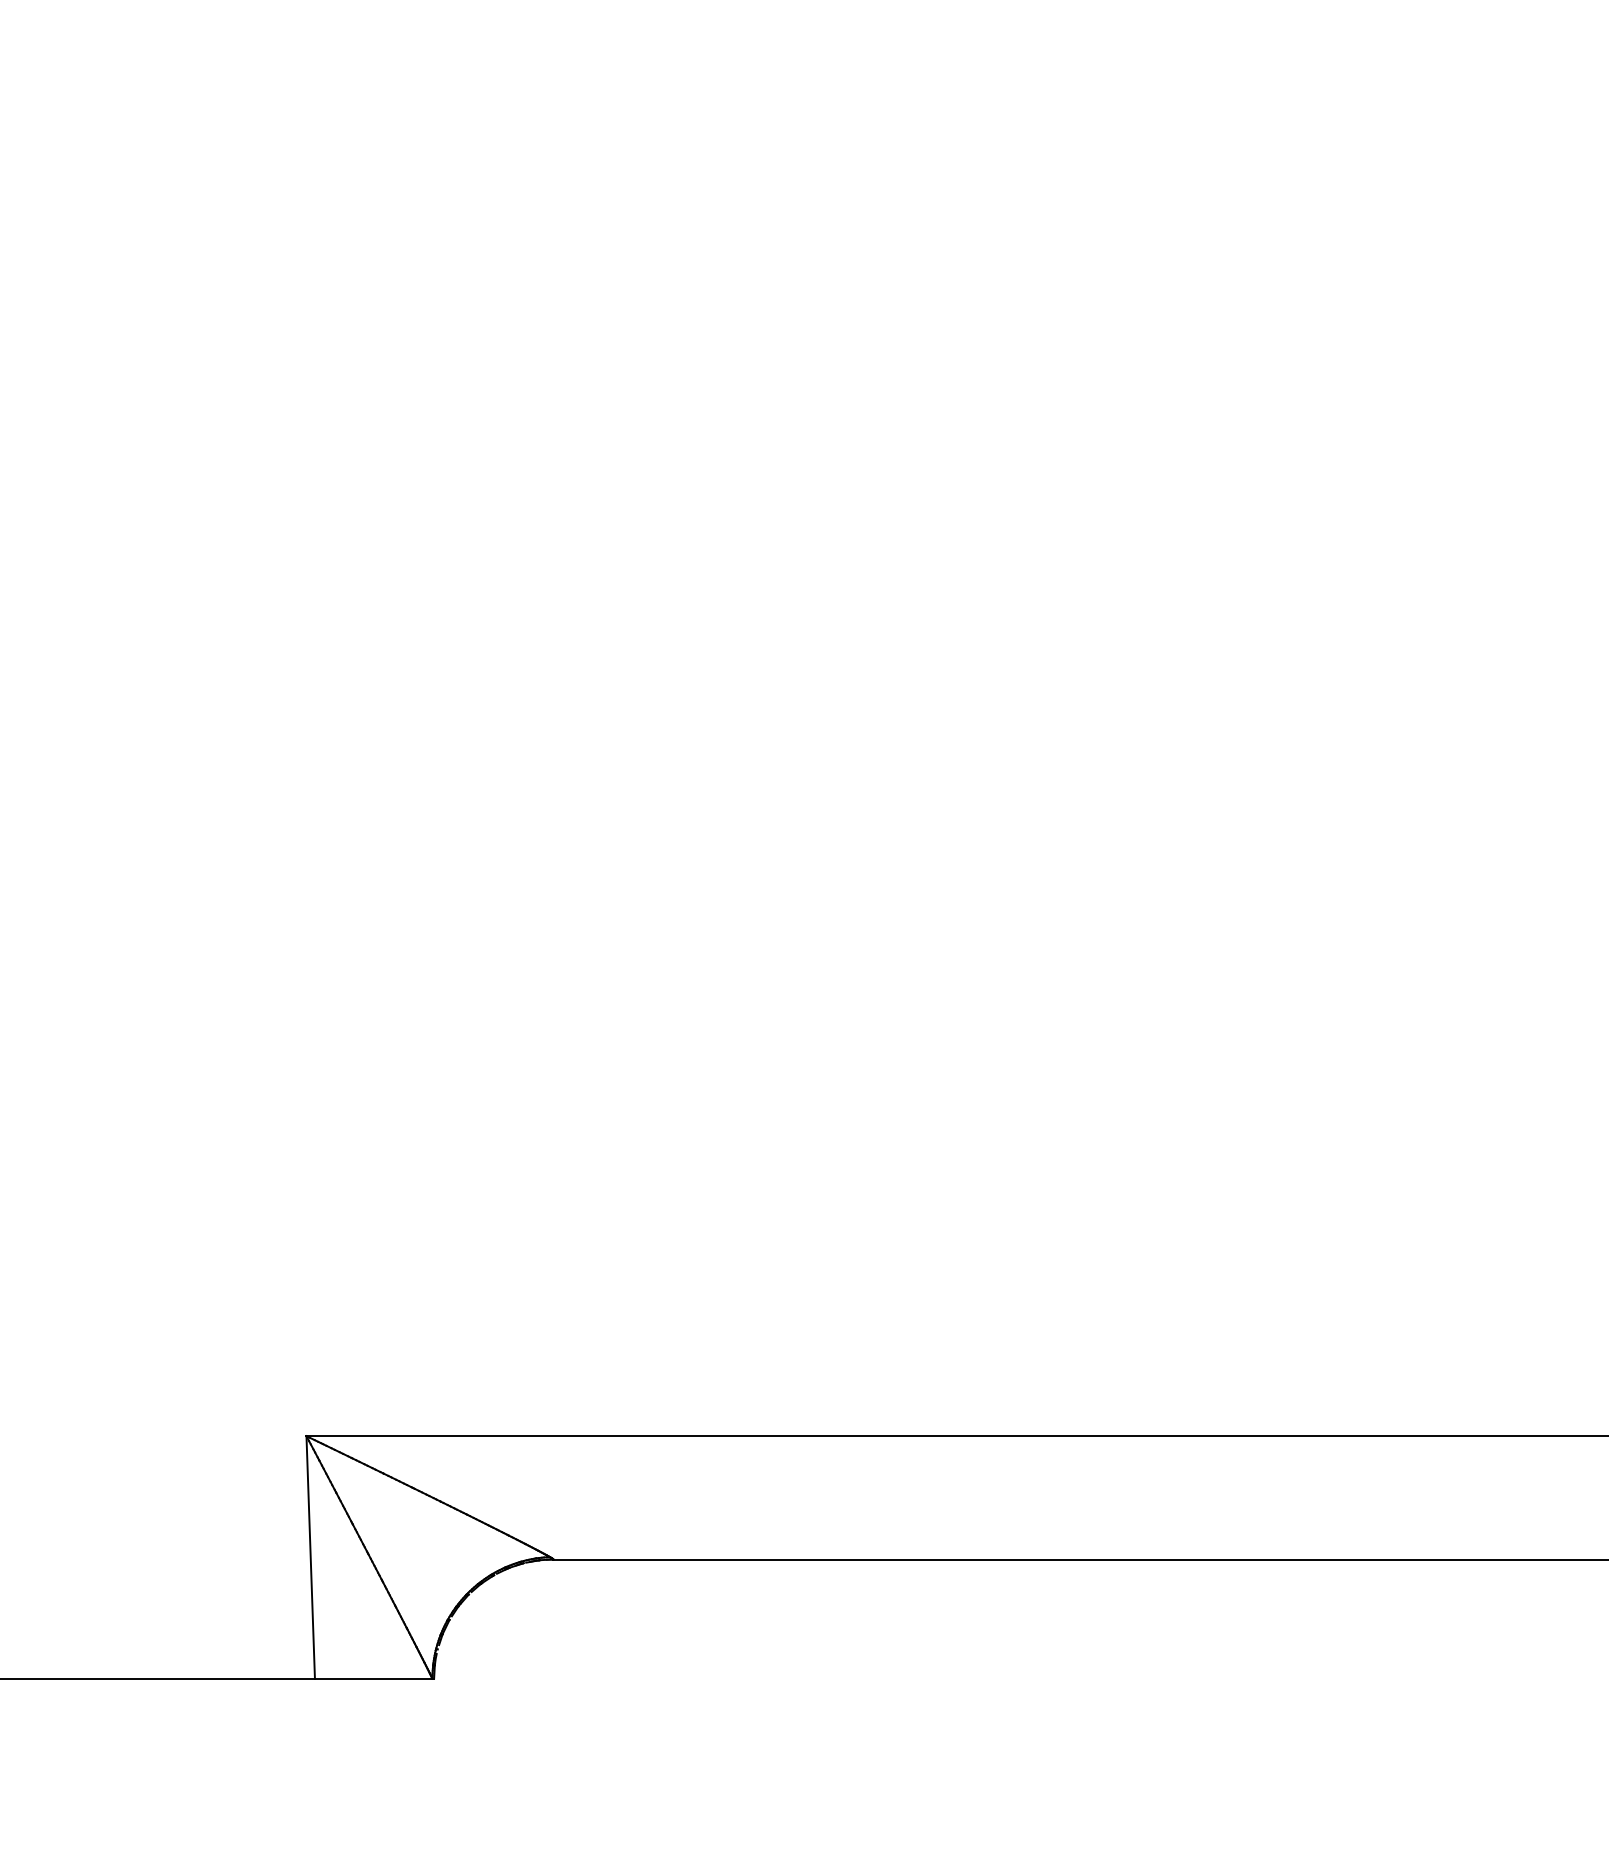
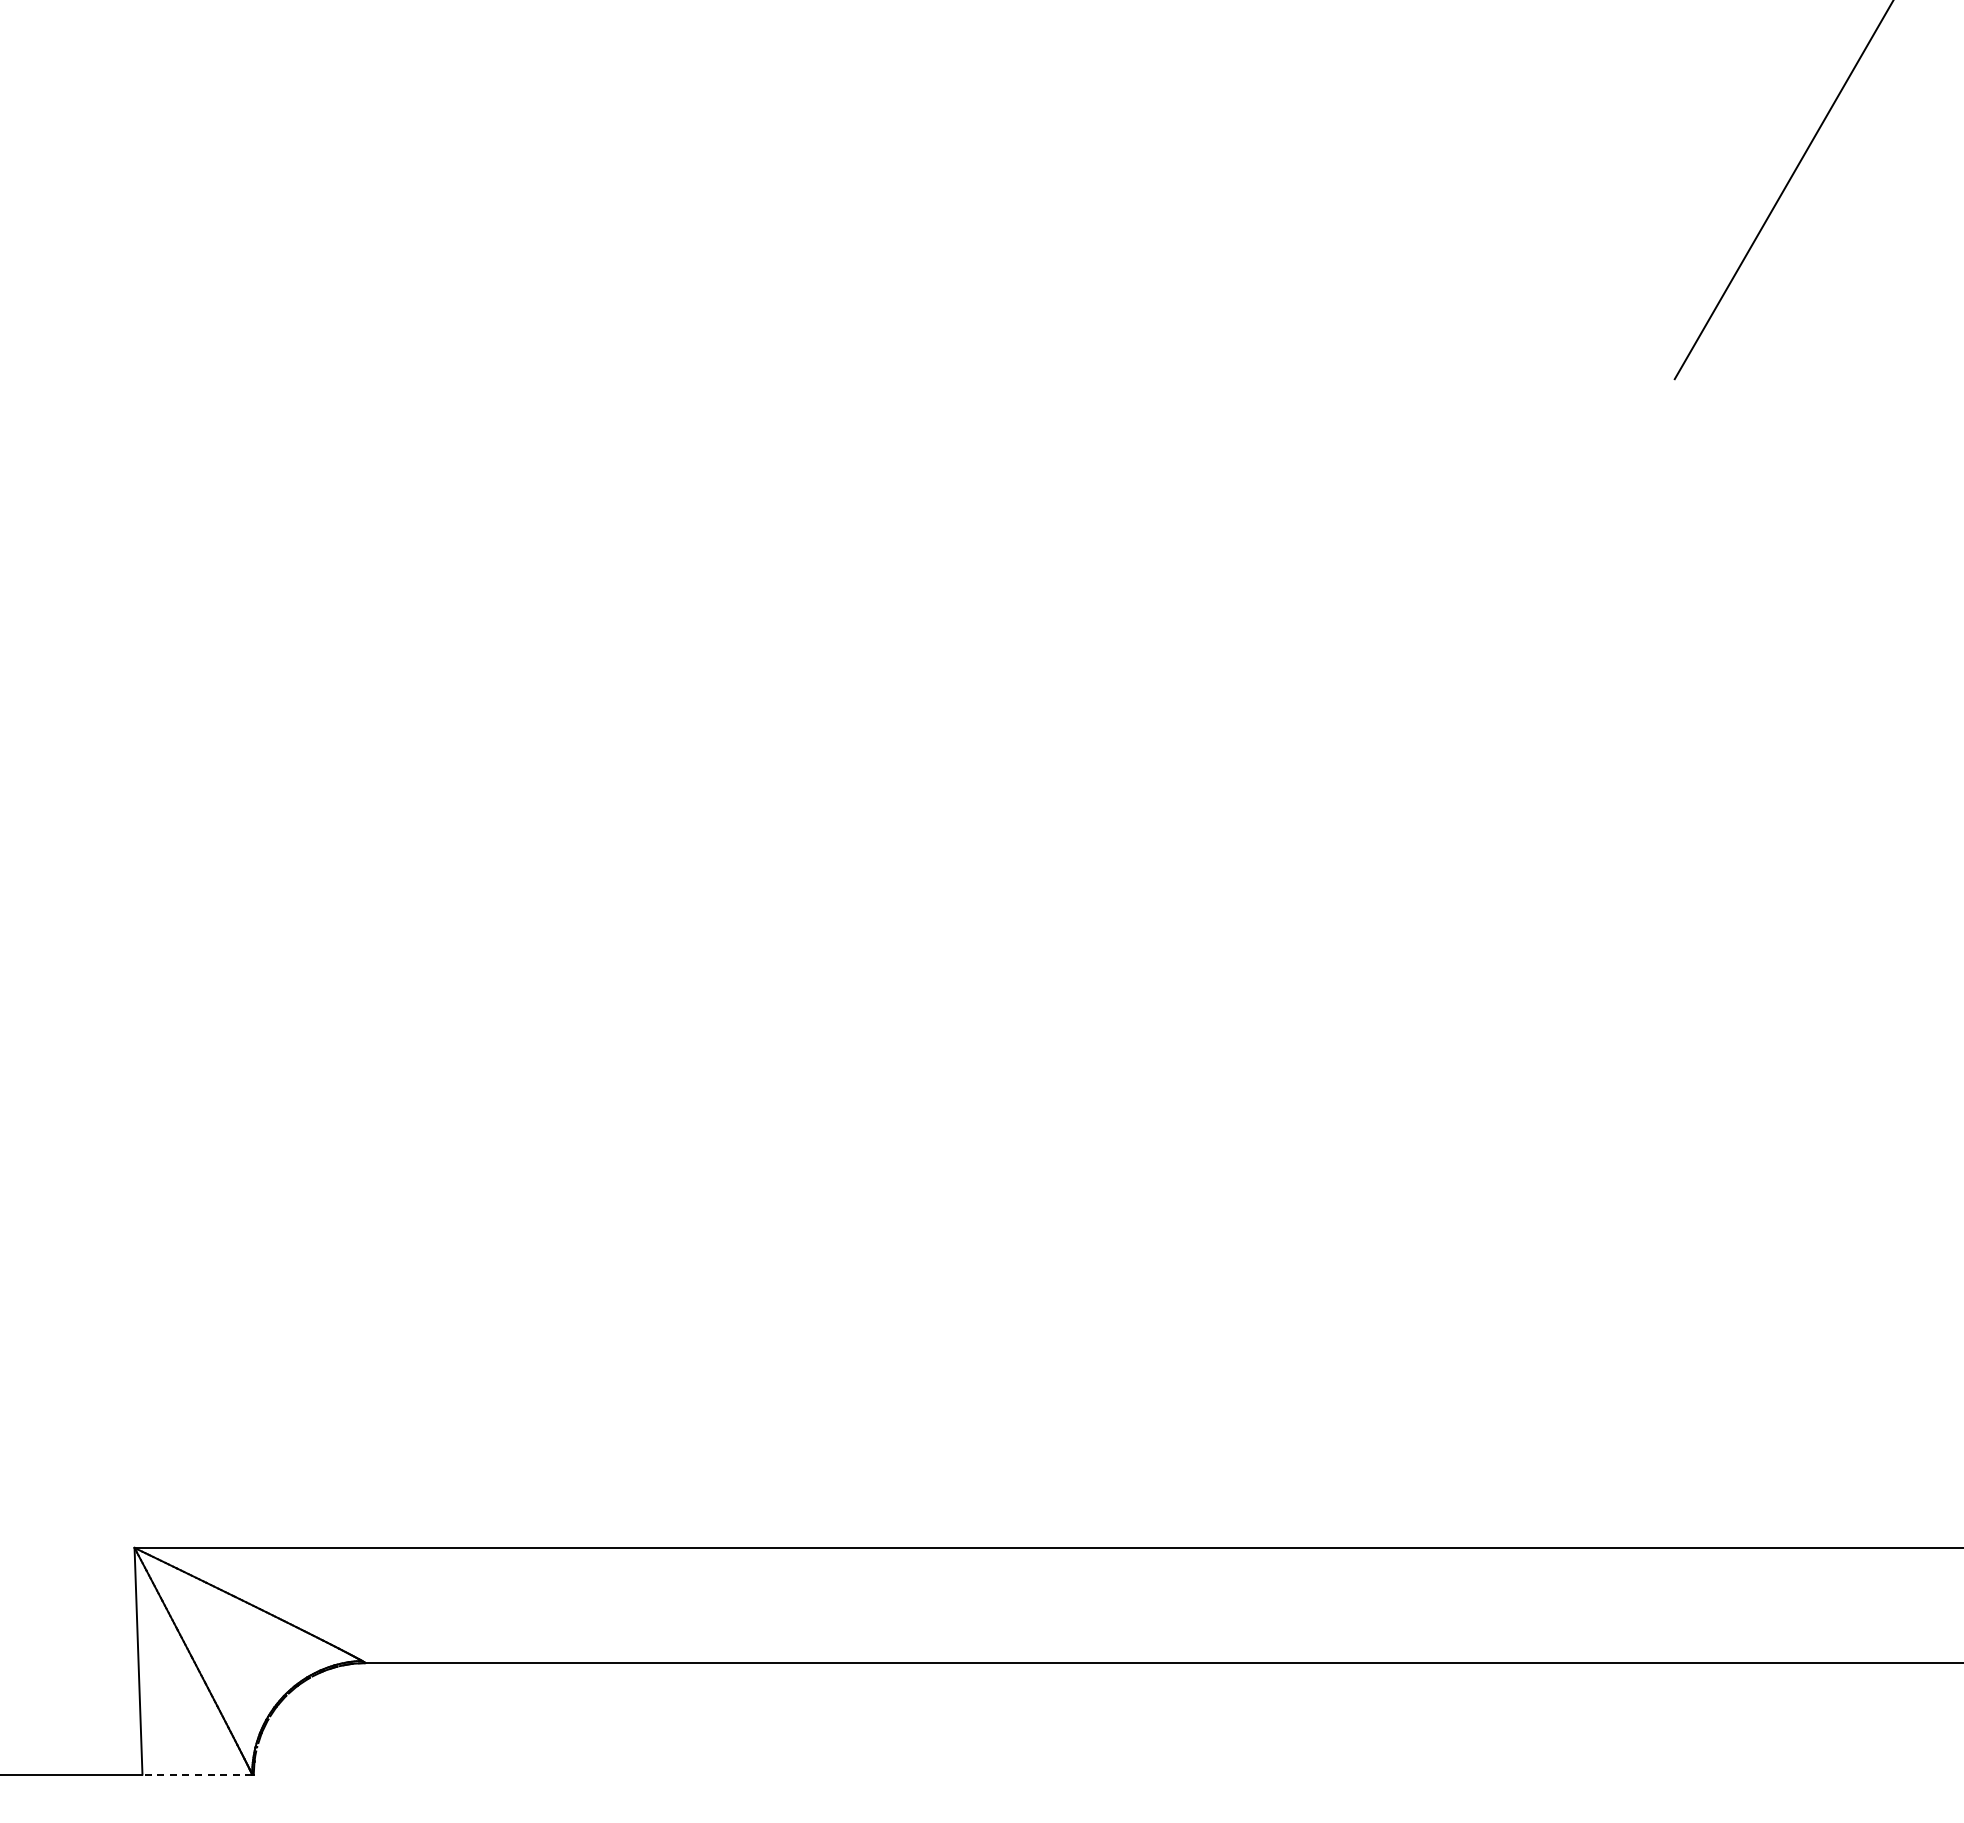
line: (373, 1678) -> (197, 1774), solid -> dashed

